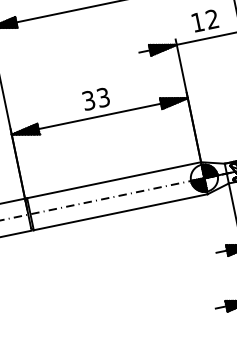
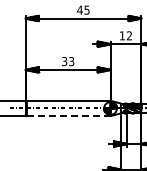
line: (120, 212) -> (68, 116), solid -> dashed

